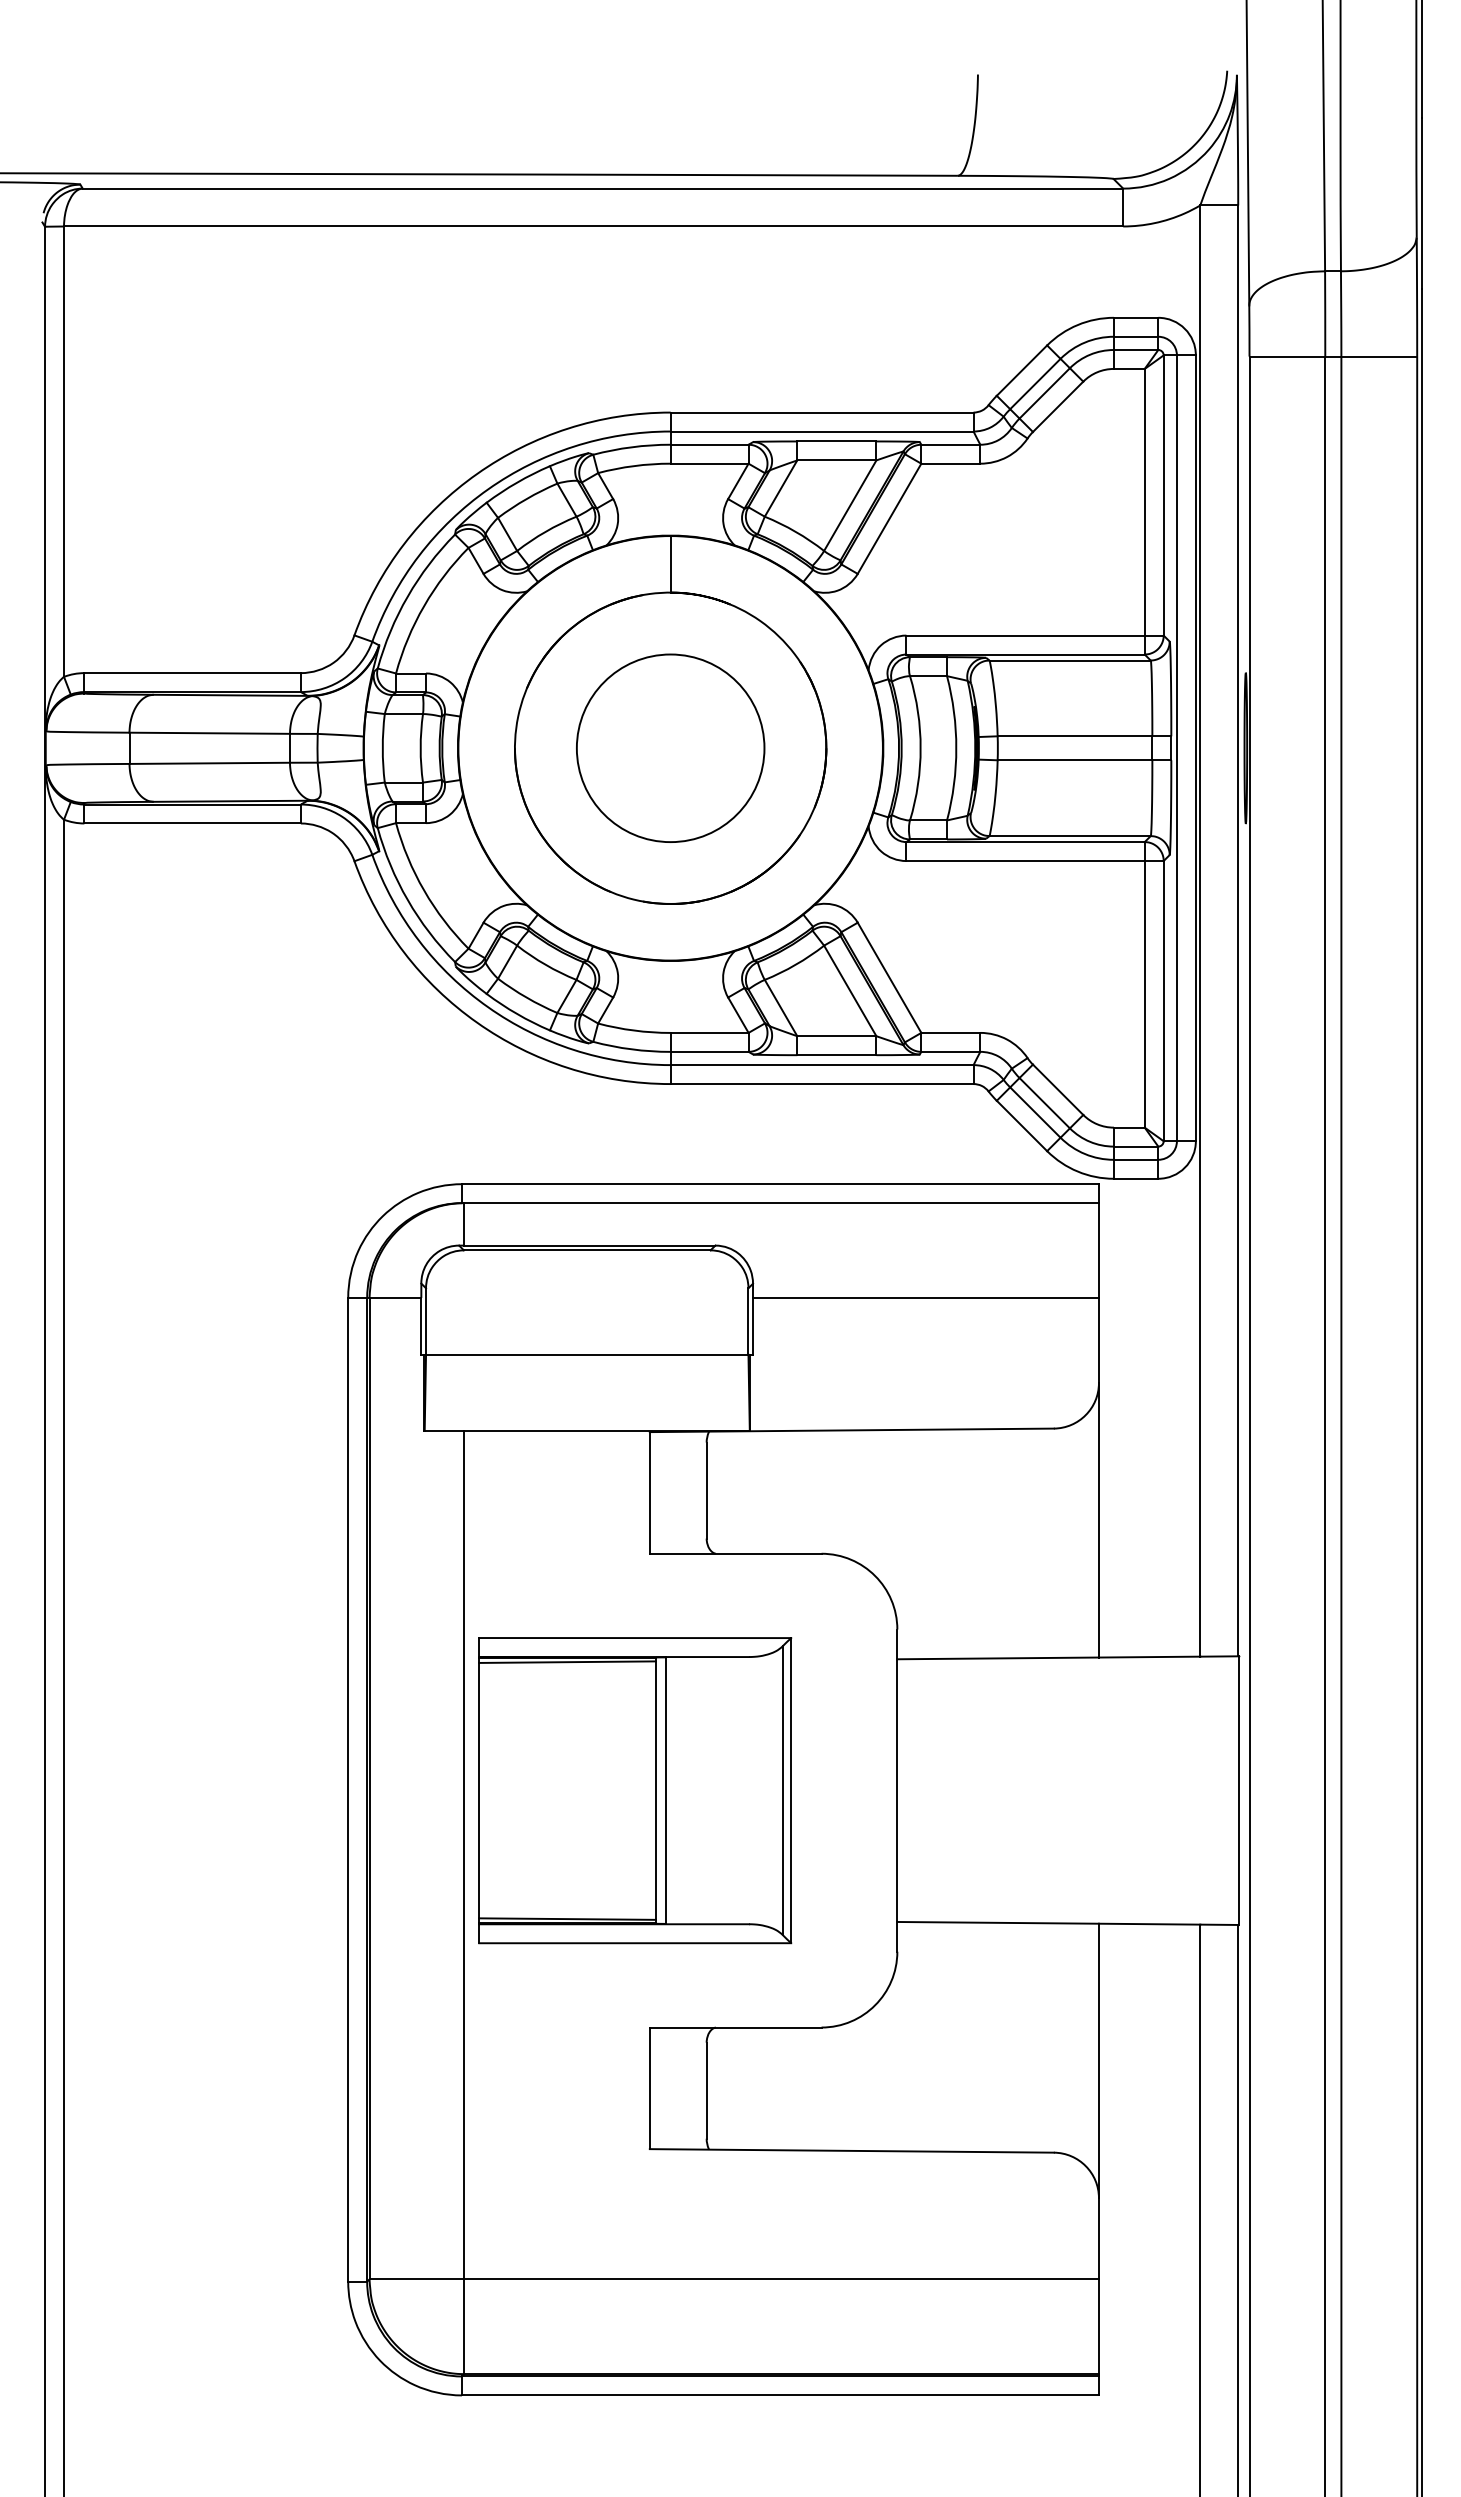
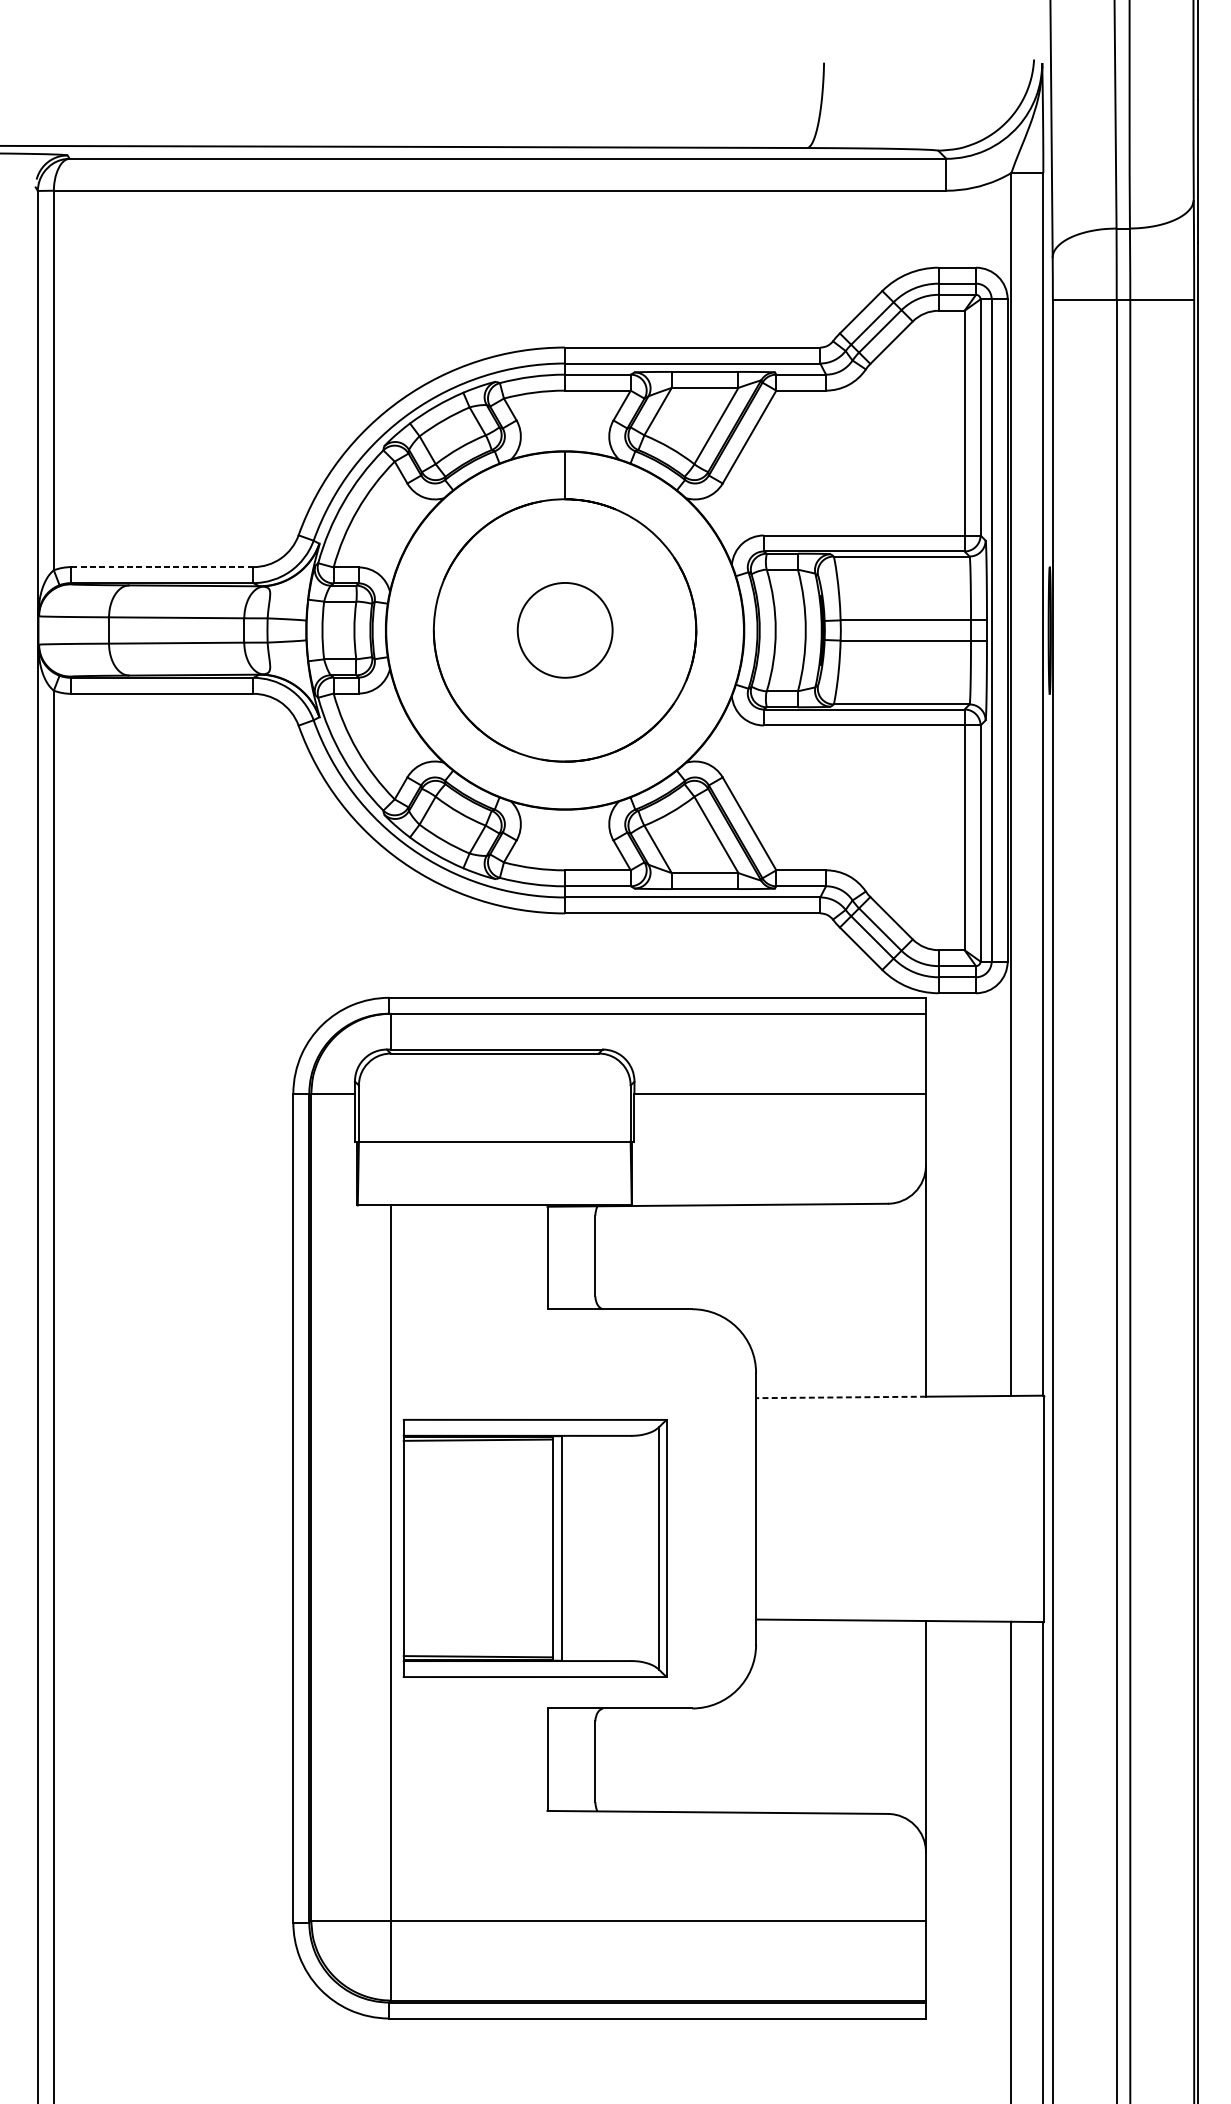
line: (192, 673) -> (162, 567), solid -> dashed
circle: (670, 747) -> (564, 629), size x0.6
line: (998, 1658) -> (841, 1397), solid -> dashed
part: (635, 1790) -> (535, 1548), moved

